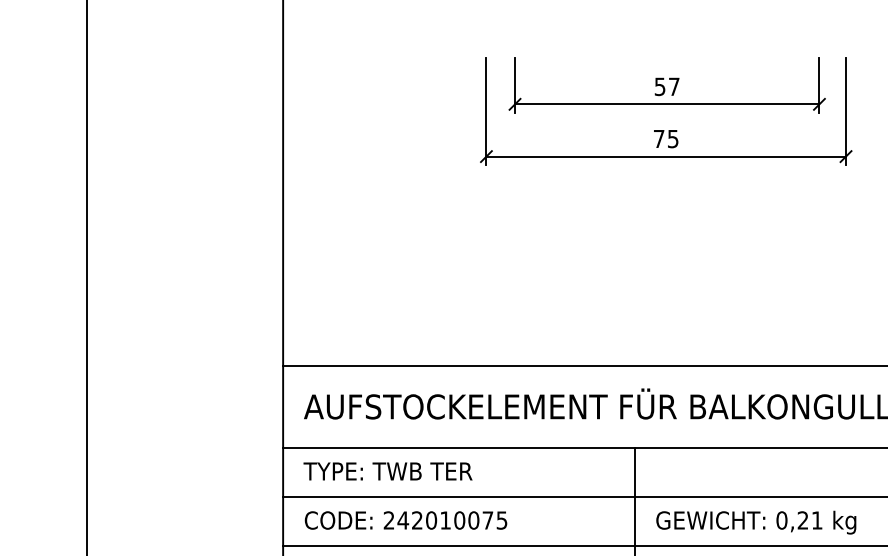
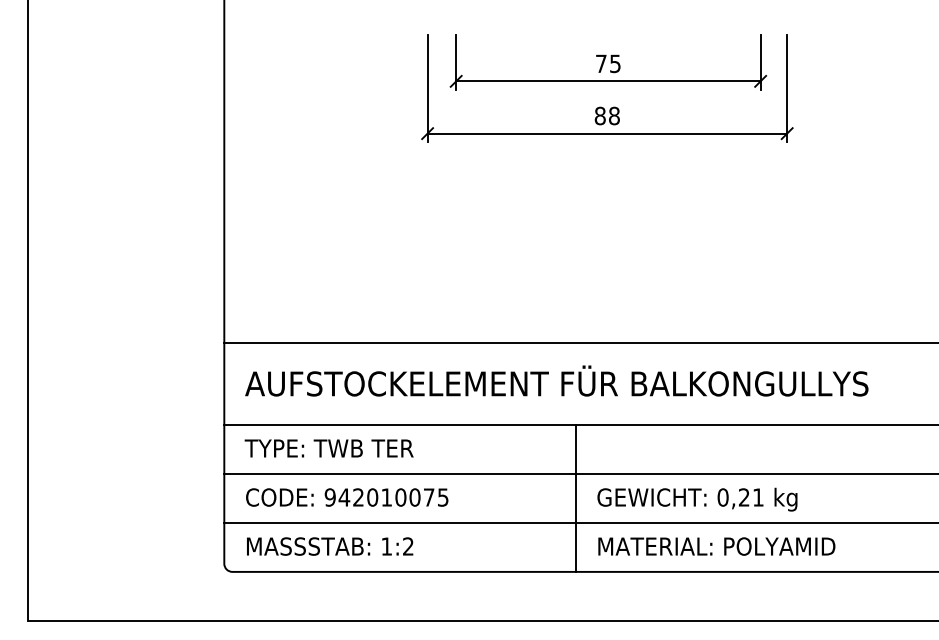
text: (667, 87) -> (608, 64), 57 -> 75
text: (665, 138) -> (606, 115), 75 -> 88
text: (388, 520) -> (329, 497), 242010075 -> 942010075

